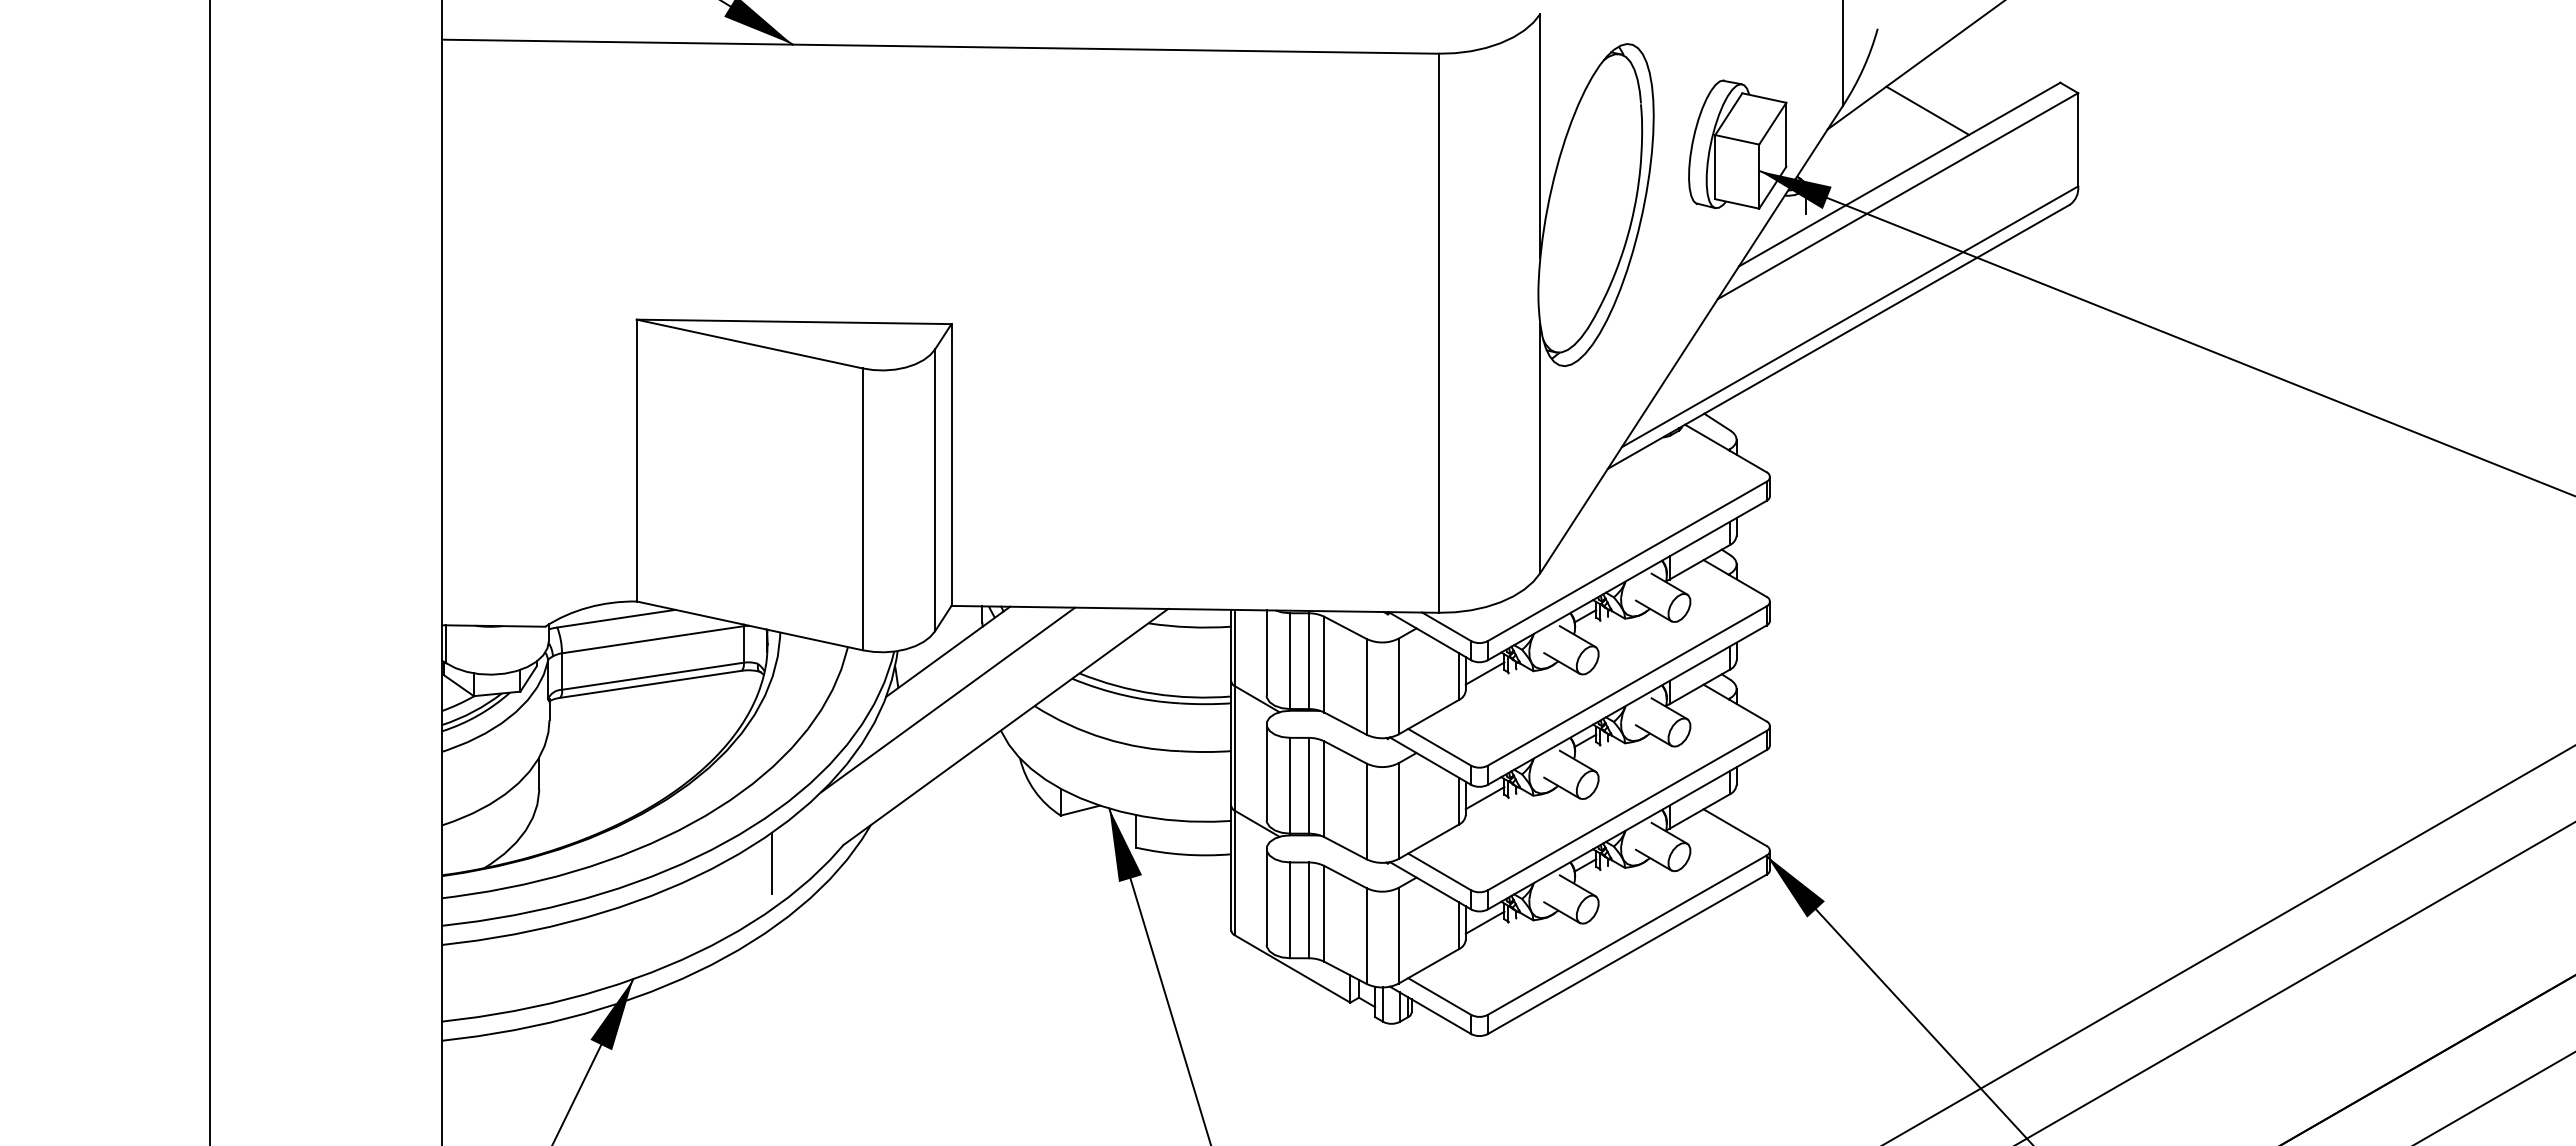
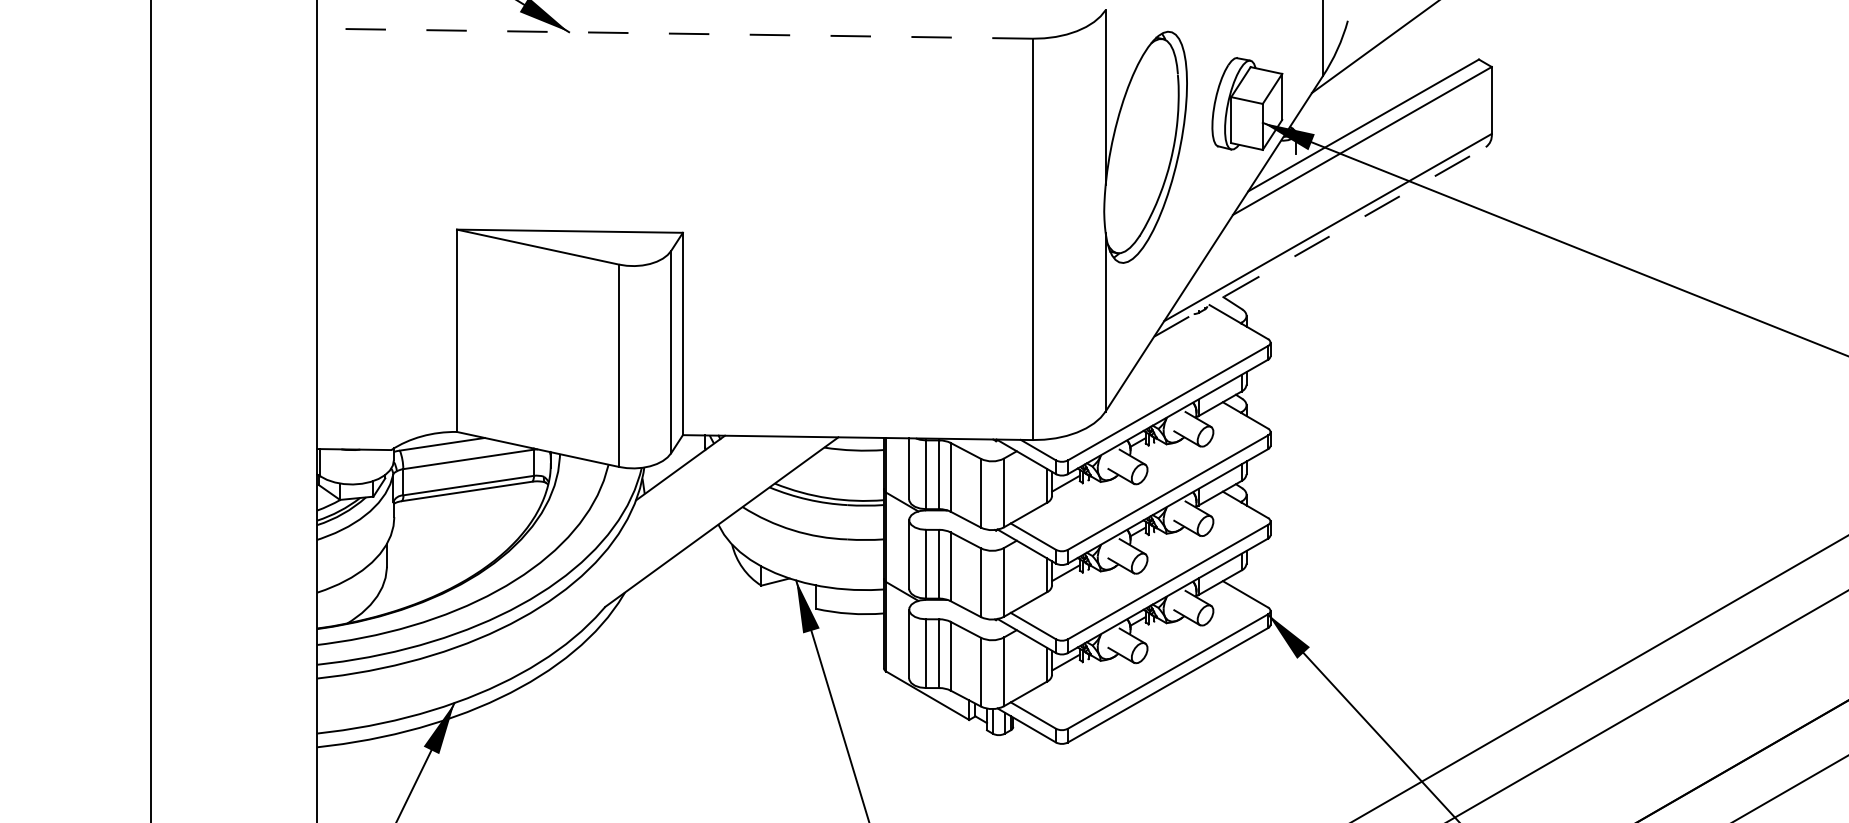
line: (939, 46) -> (674, 33), solid -> dashed
line: (1927, 110) -> (1383, 79), removed
line: (1839, 336) -> (1320, 241), solid -> dashed
line: (948, 699) -> (680, 502), removed
line: (771, 863) -> (553, 620), removed

